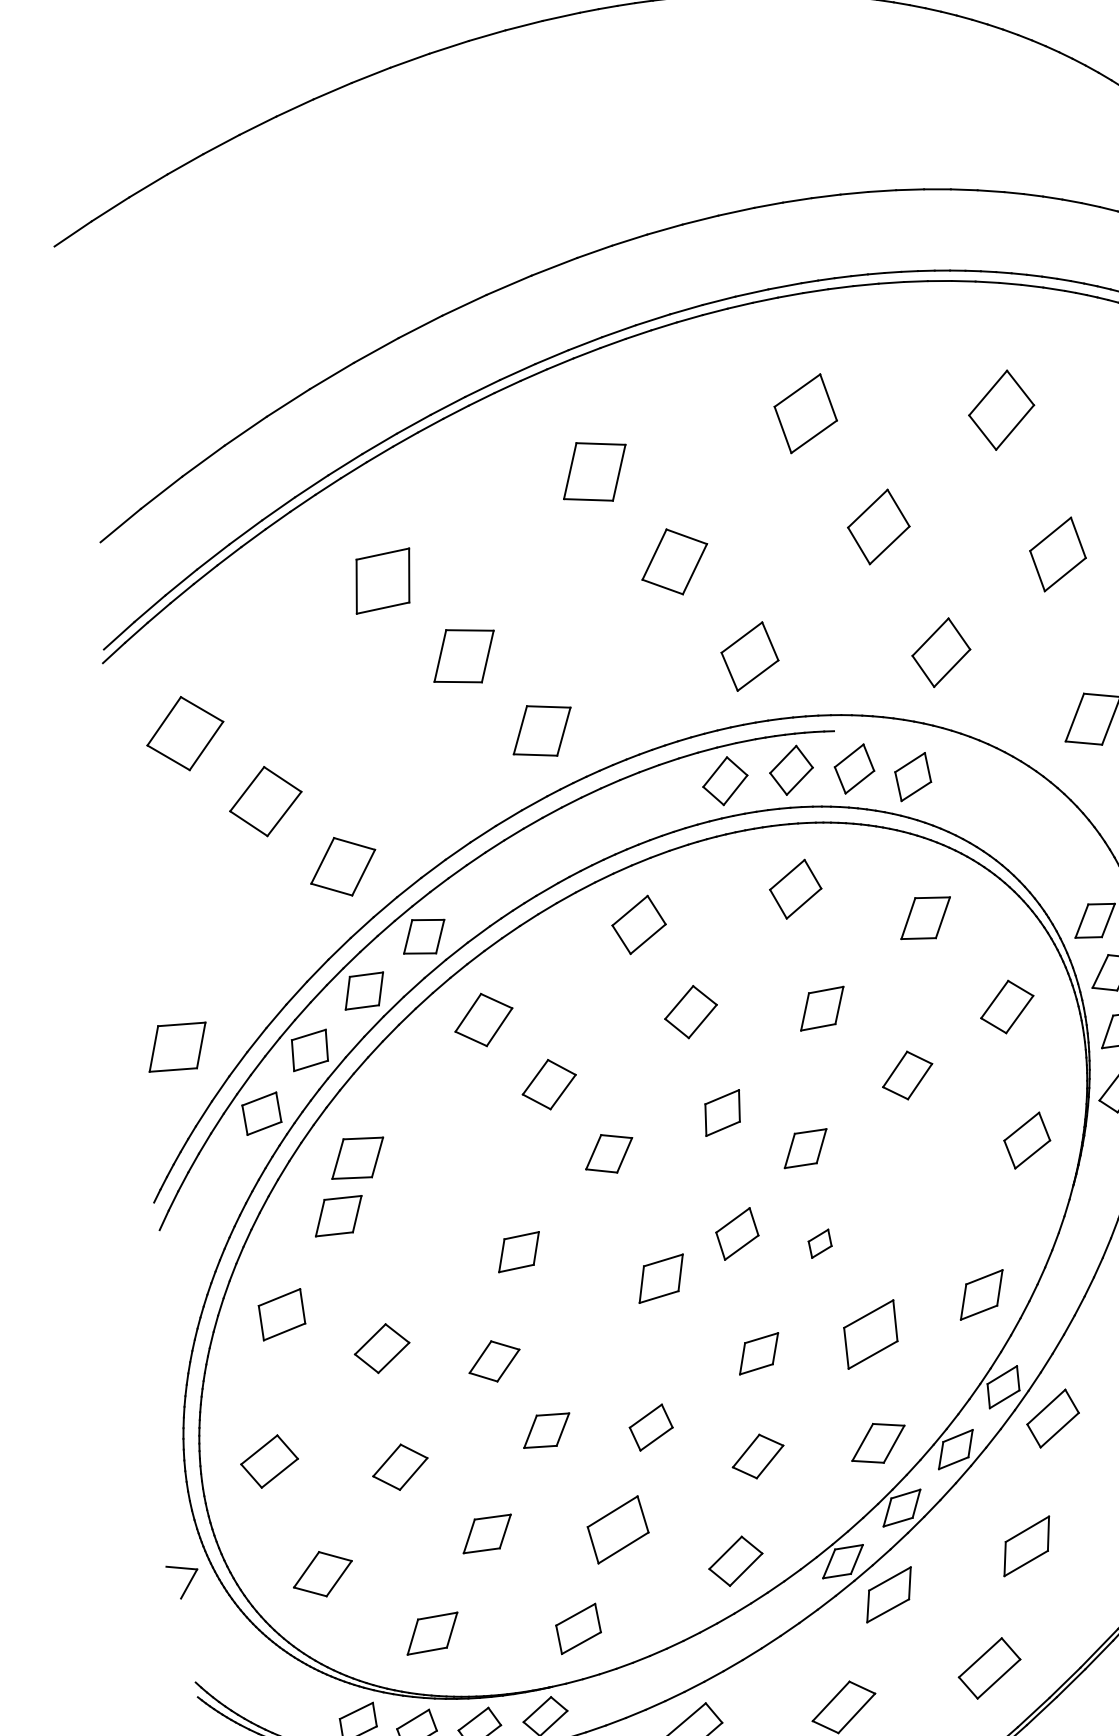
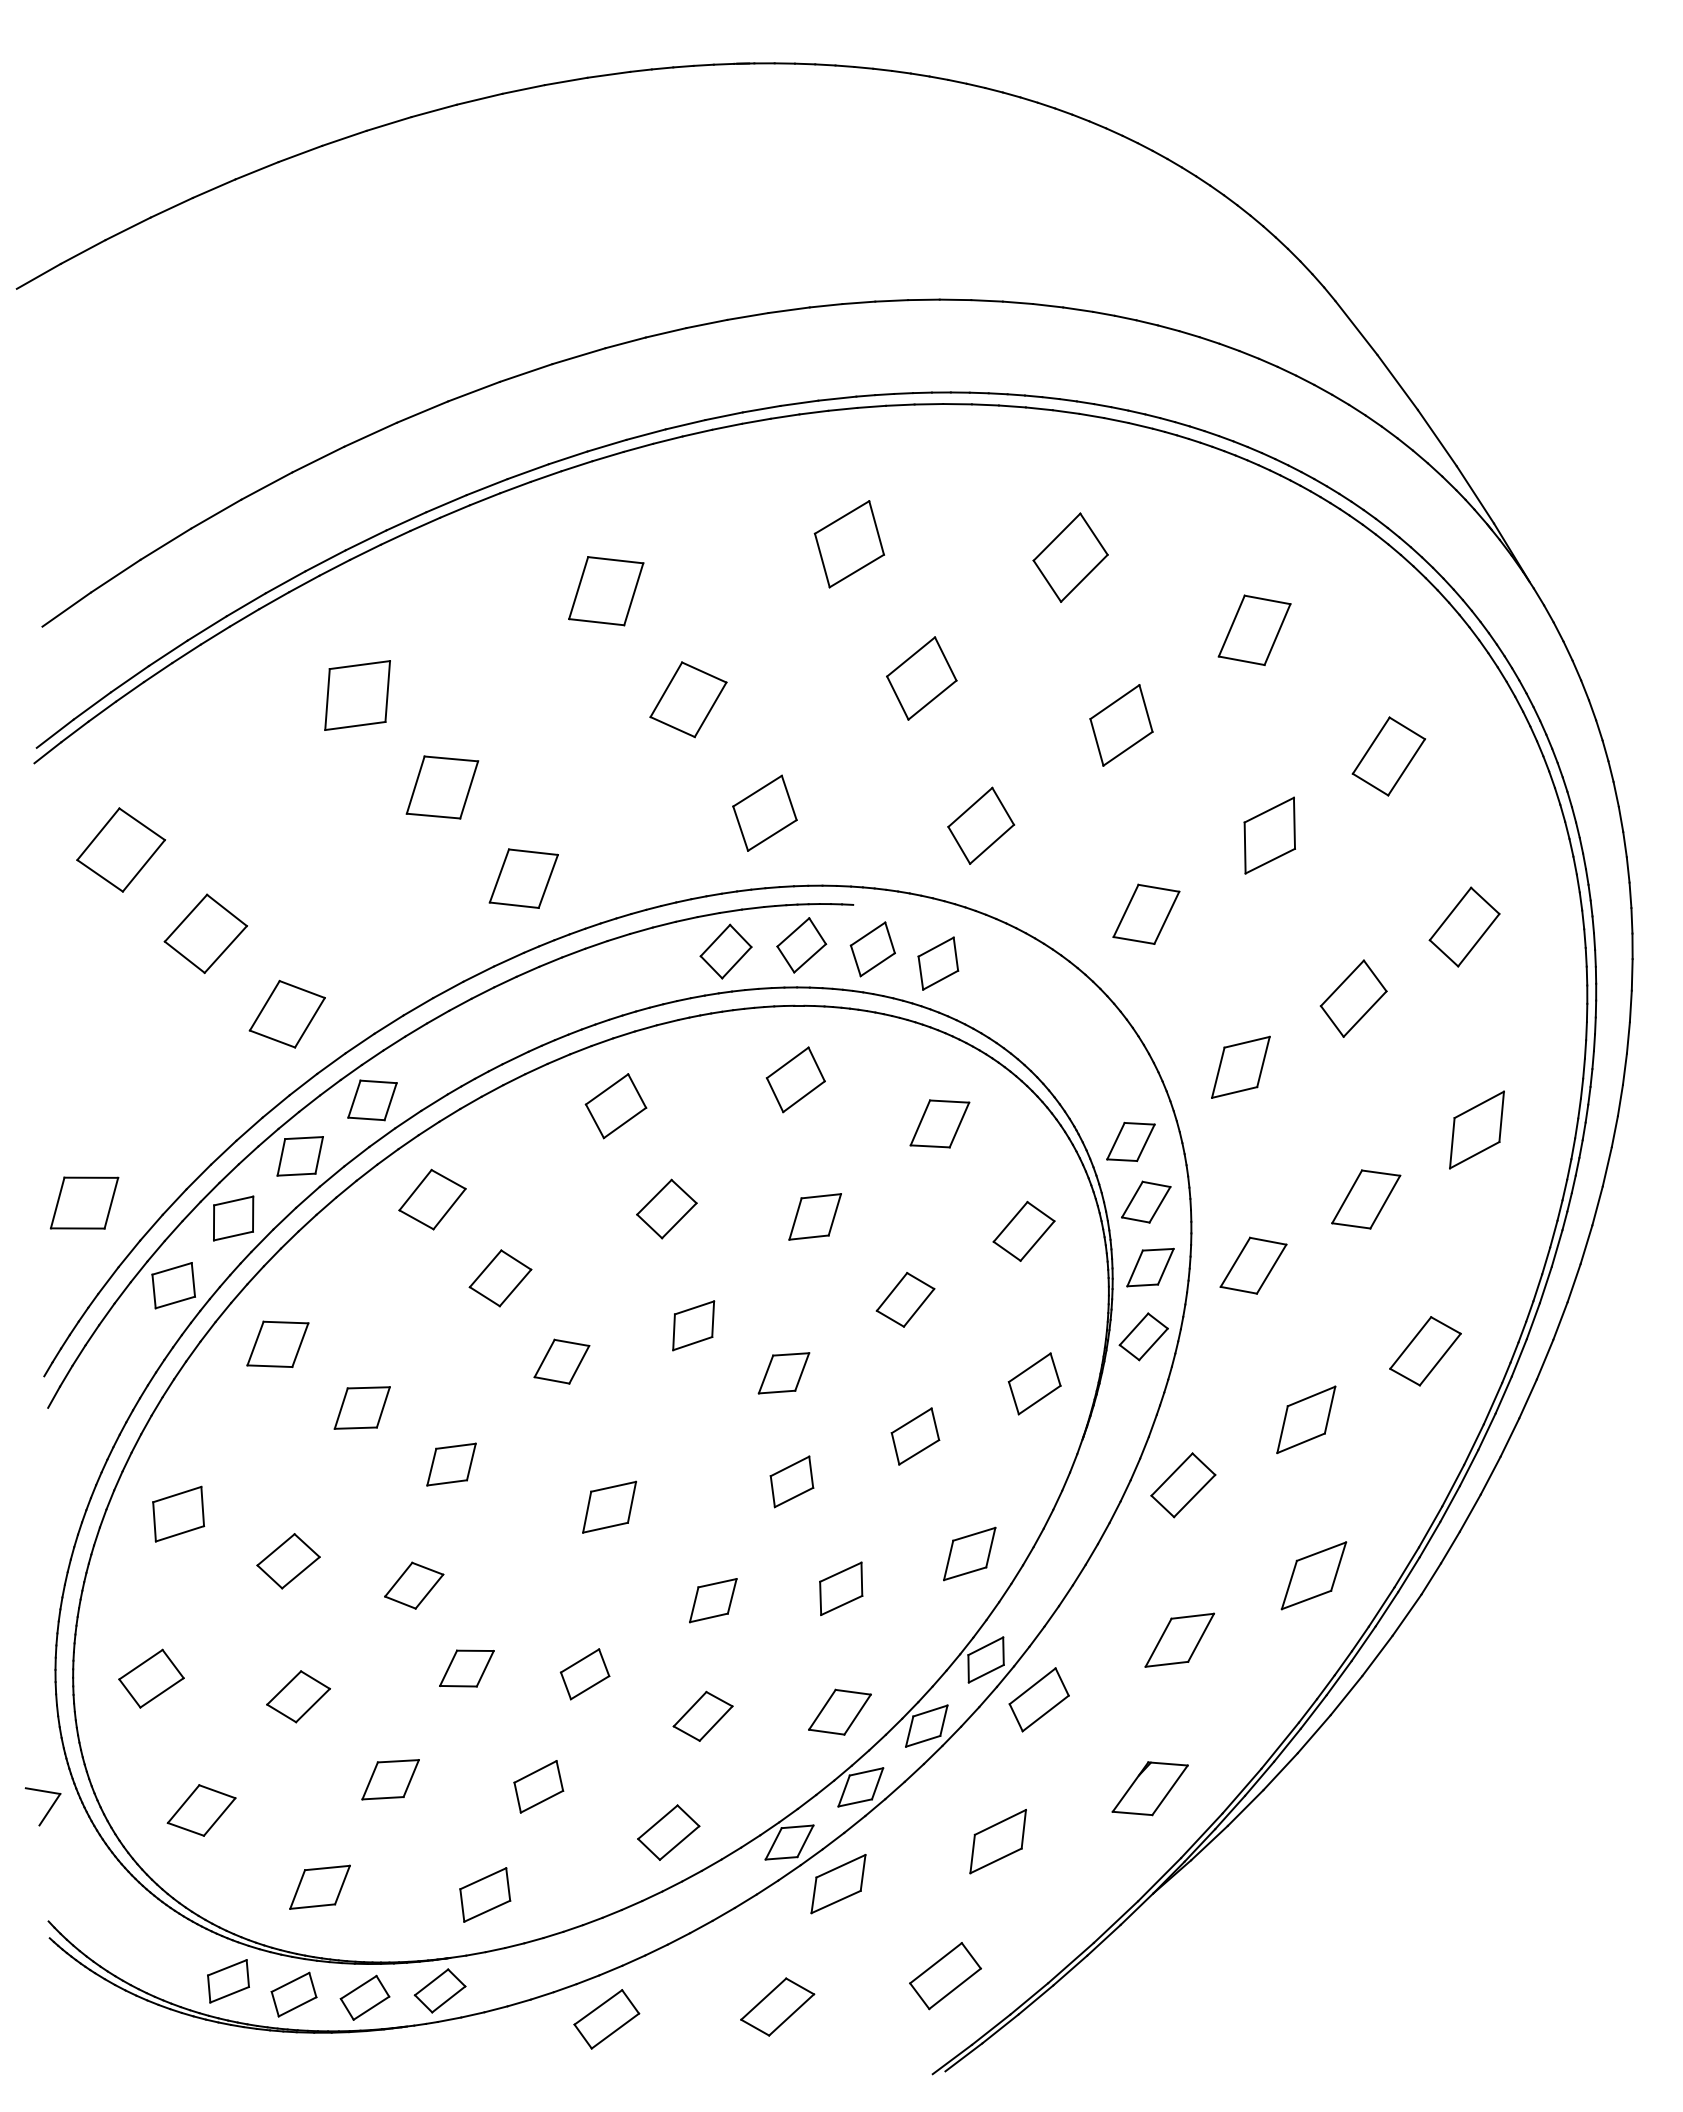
part: (337, 1215) -> (361, 1407), moved
part: (737, 1233) -> (915, 1436), moved
part: (819, 1243) -> (791, 1481), size x1.67
part: (871, 1334) -> (841, 1588), size x0.71
part: (617, 1529) -> (538, 1786), size x0.71

